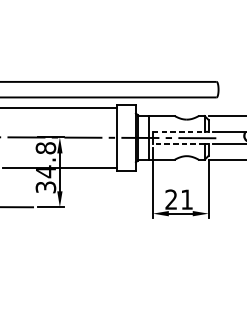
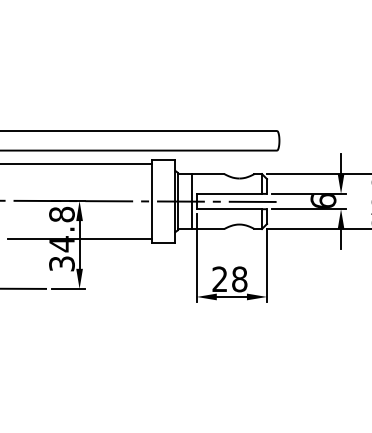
line: (178, 131) -> (229, 193), dashed -> solid
line: (178, 144) -> (229, 209), dashed -> solid
text: (186, 199) -> (239, 279), 21 -> 28

